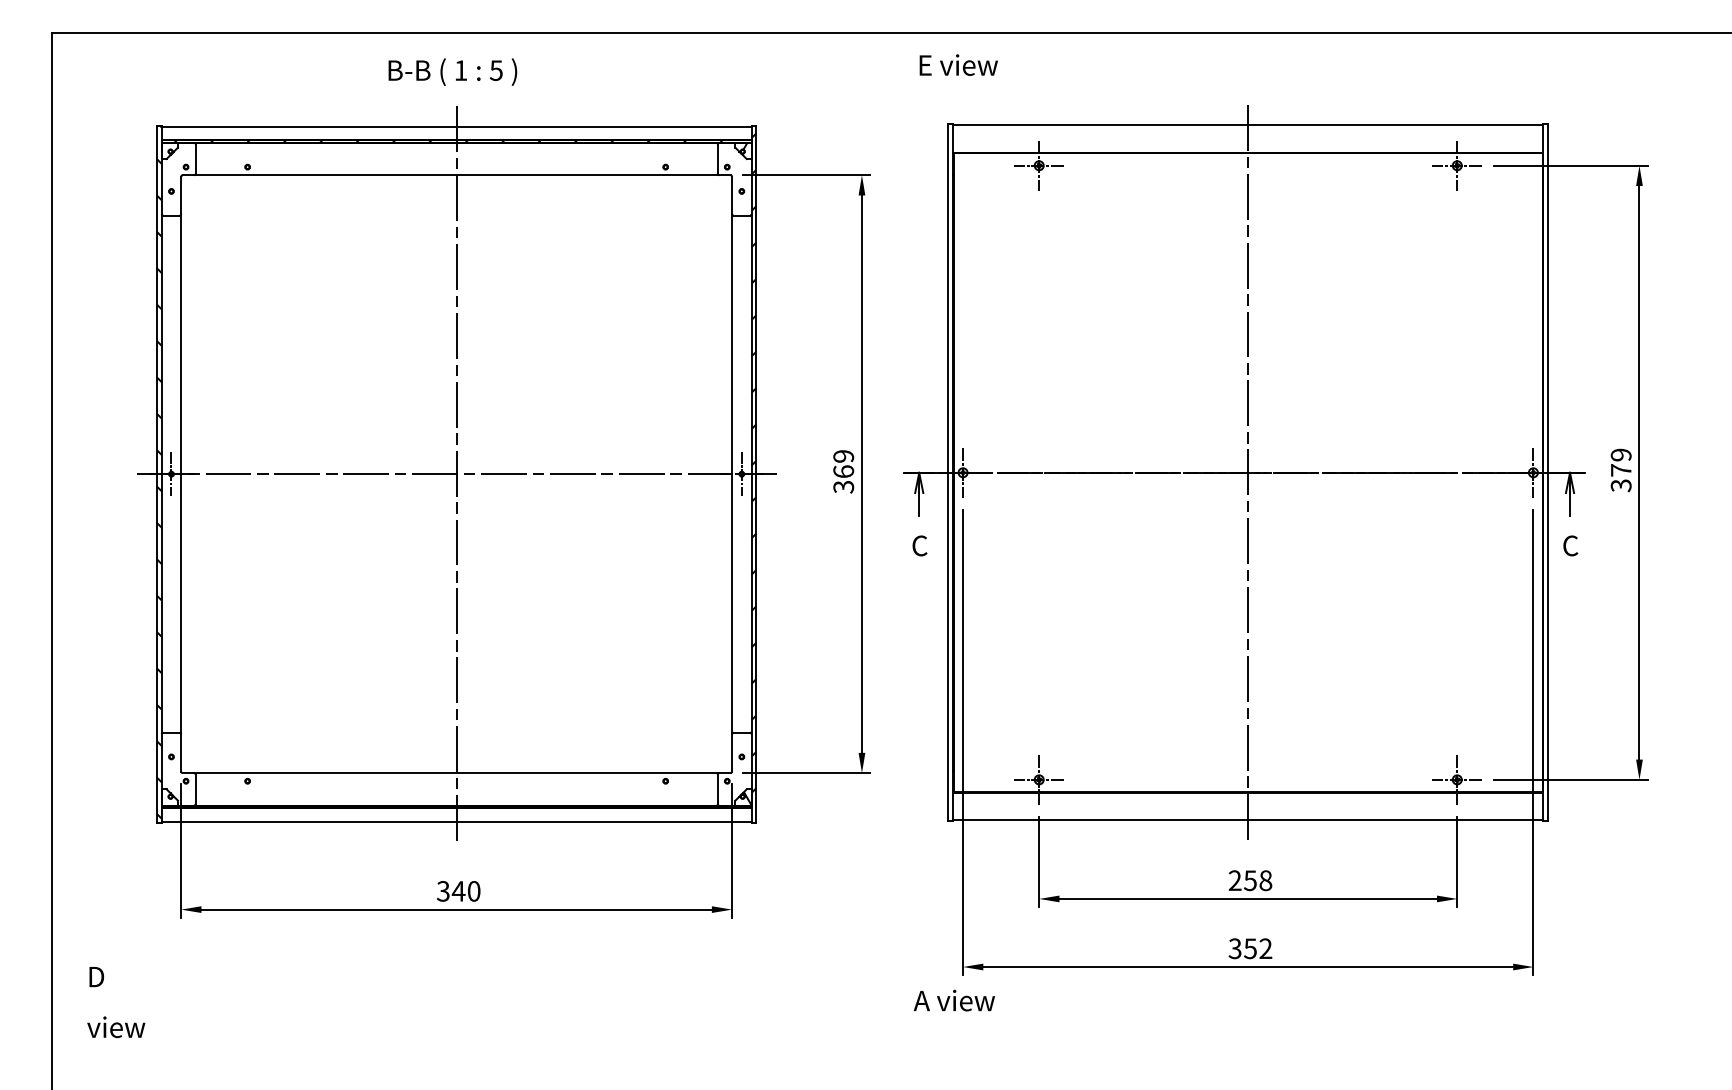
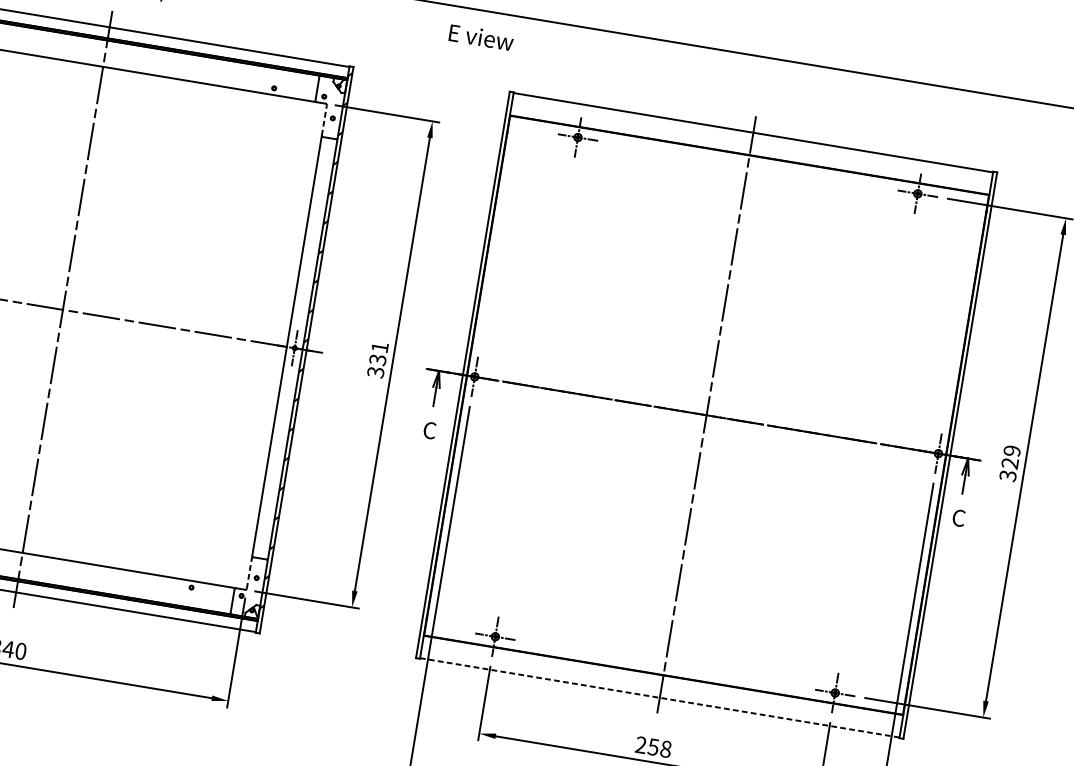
text: (958, 64) -> (481, 36), moved
line: (732, 195) -> (324, 120), solid -> dashed
text: (843, 464) -> (378, 354), 369 -> 331
text: (1620, 470) -> (1009, 463), 379 -> 329
line: (732, 752) -> (249, 573), solid -> dashed
line: (1248, 820) -> (660, 697), solid -> dashed

